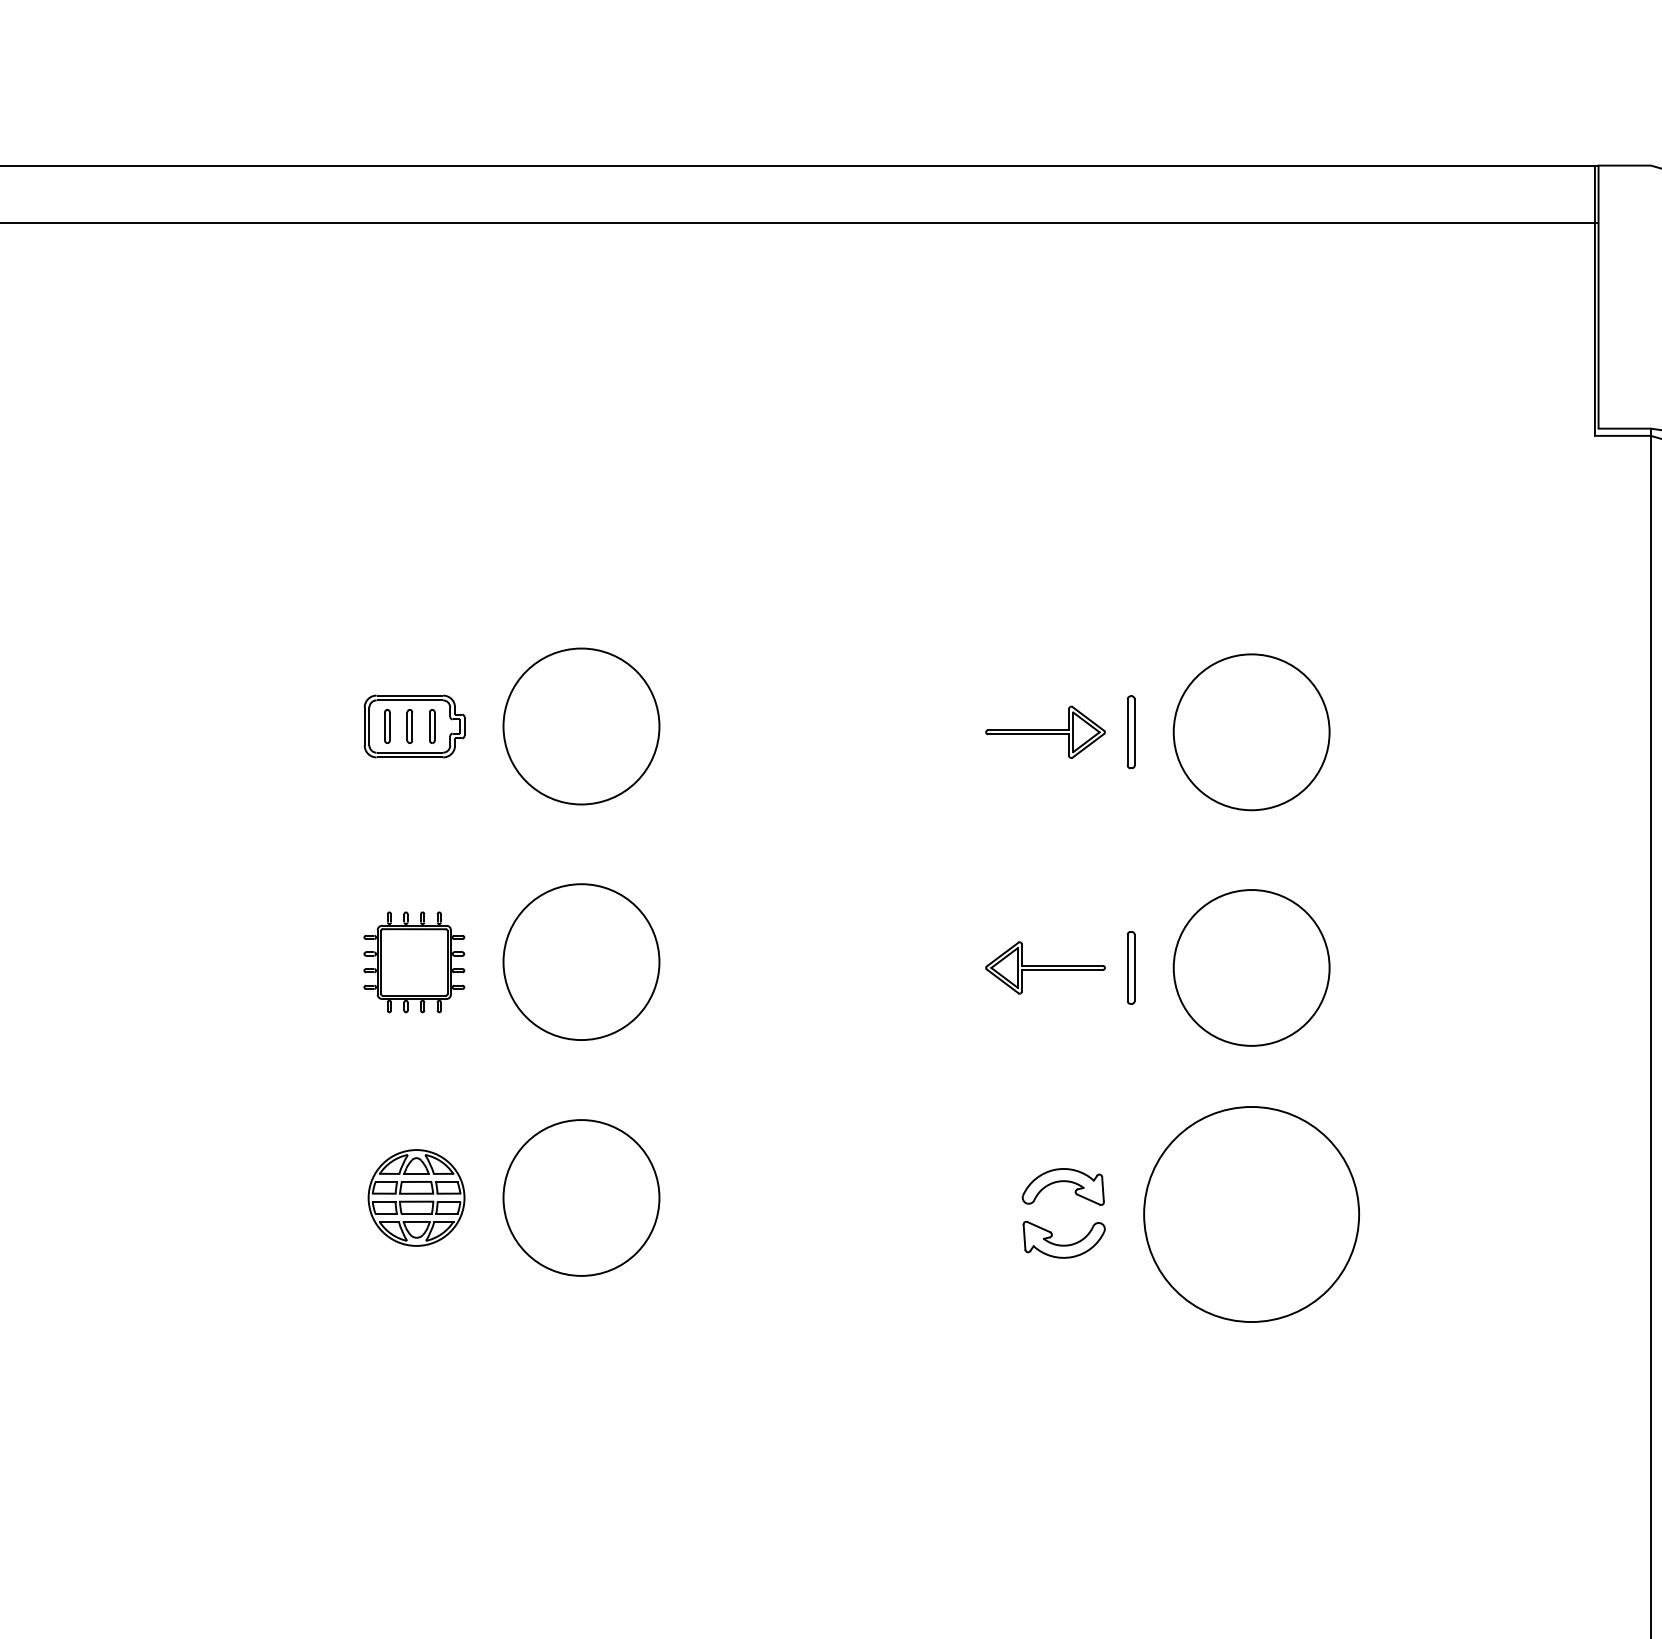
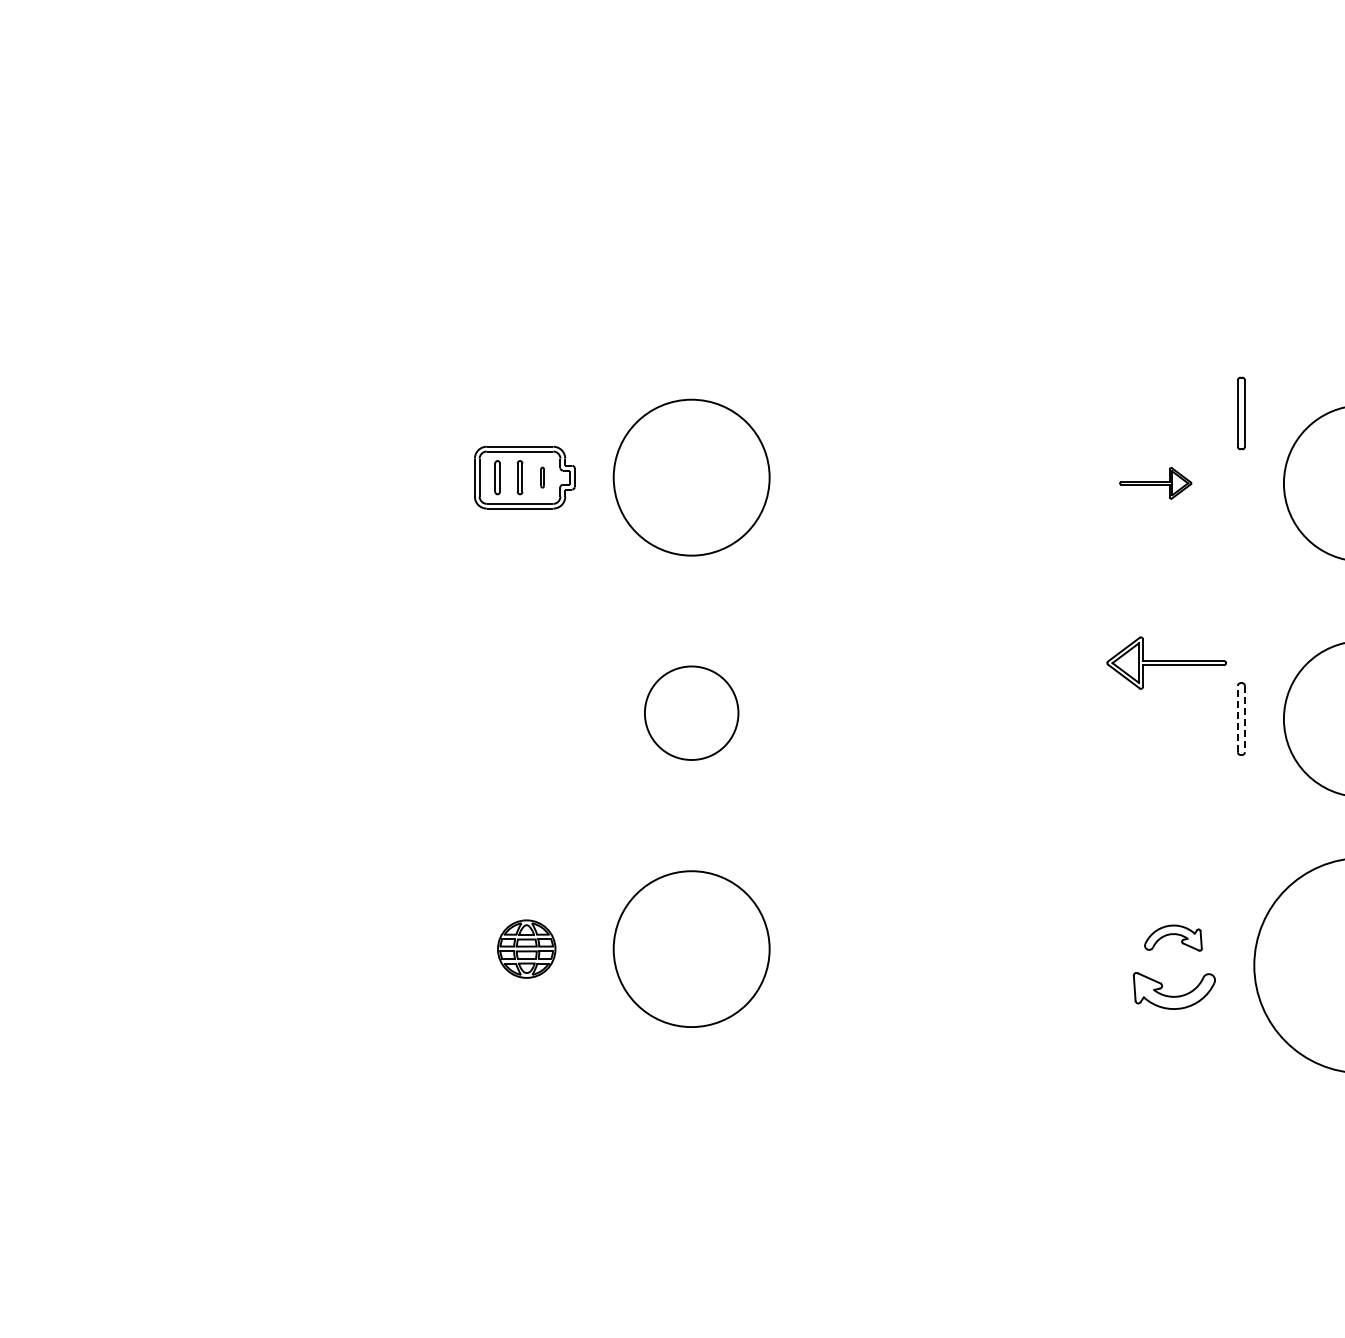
part: (432, 726) -> (542, 477), size x0.6
part: (1045, 731) -> (1155, 482), size x0.6
part: (1130, 732) -> (1240, 413), moved
part: (581, 961) -> (691, 712), size x0.6
part: (414, 962) -> (524, 713), removed
part: (1045, 967) -> (1166, 662), moved
line: (1127, 967) -> (1237, 718), solid -> dashed
line: (1134, 968) -> (1244, 719), solid -> dashed
part: (1062, 1186) -> (1172, 937), size x0.7
part: (416, 1197) -> (526, 948), size x0.6

